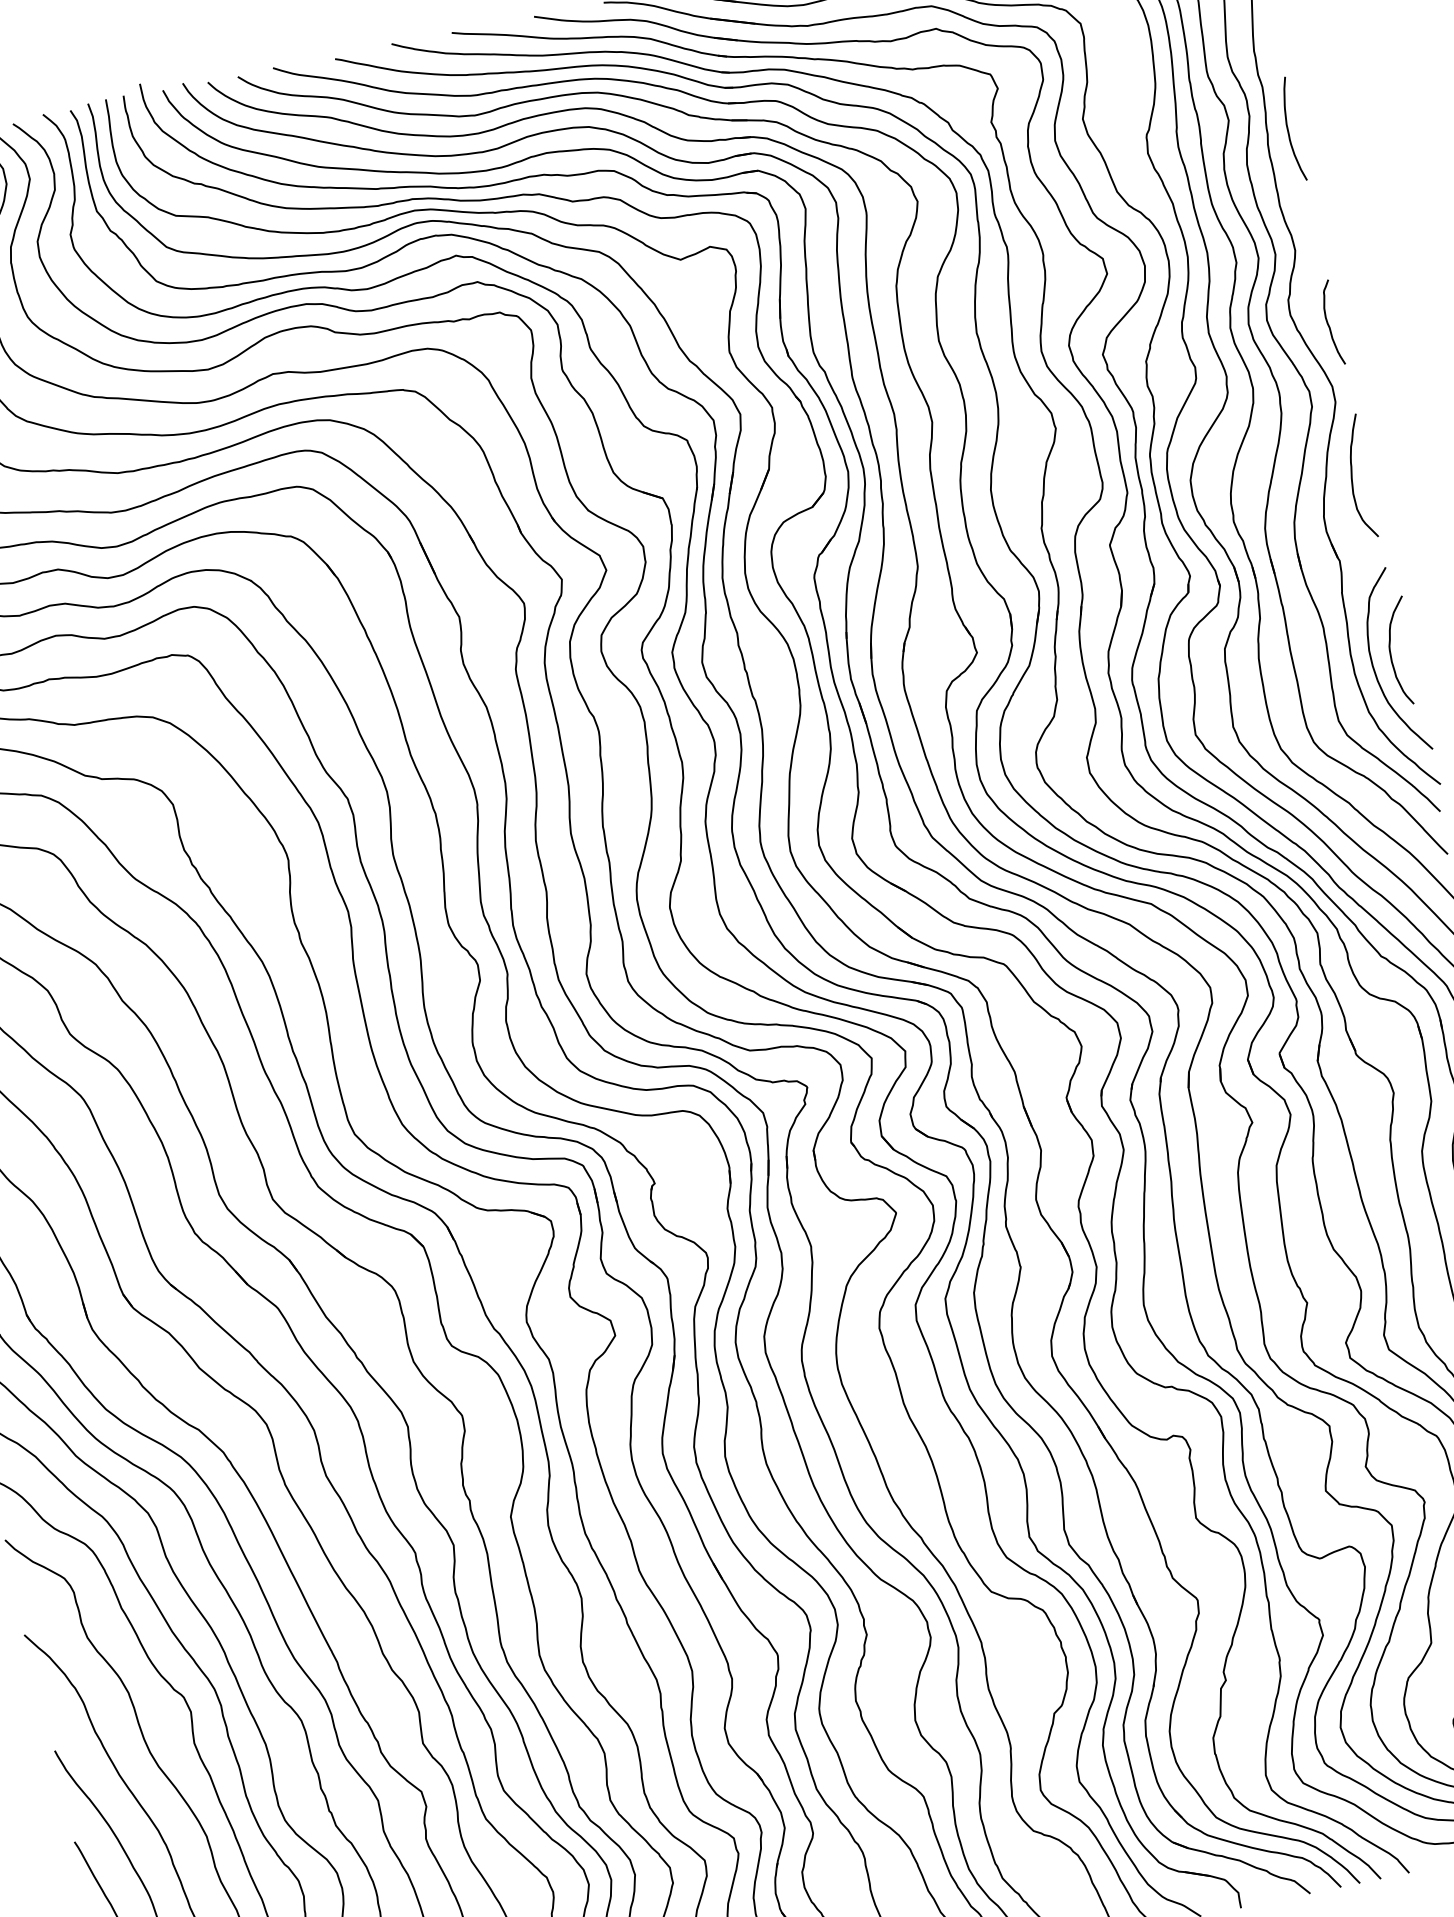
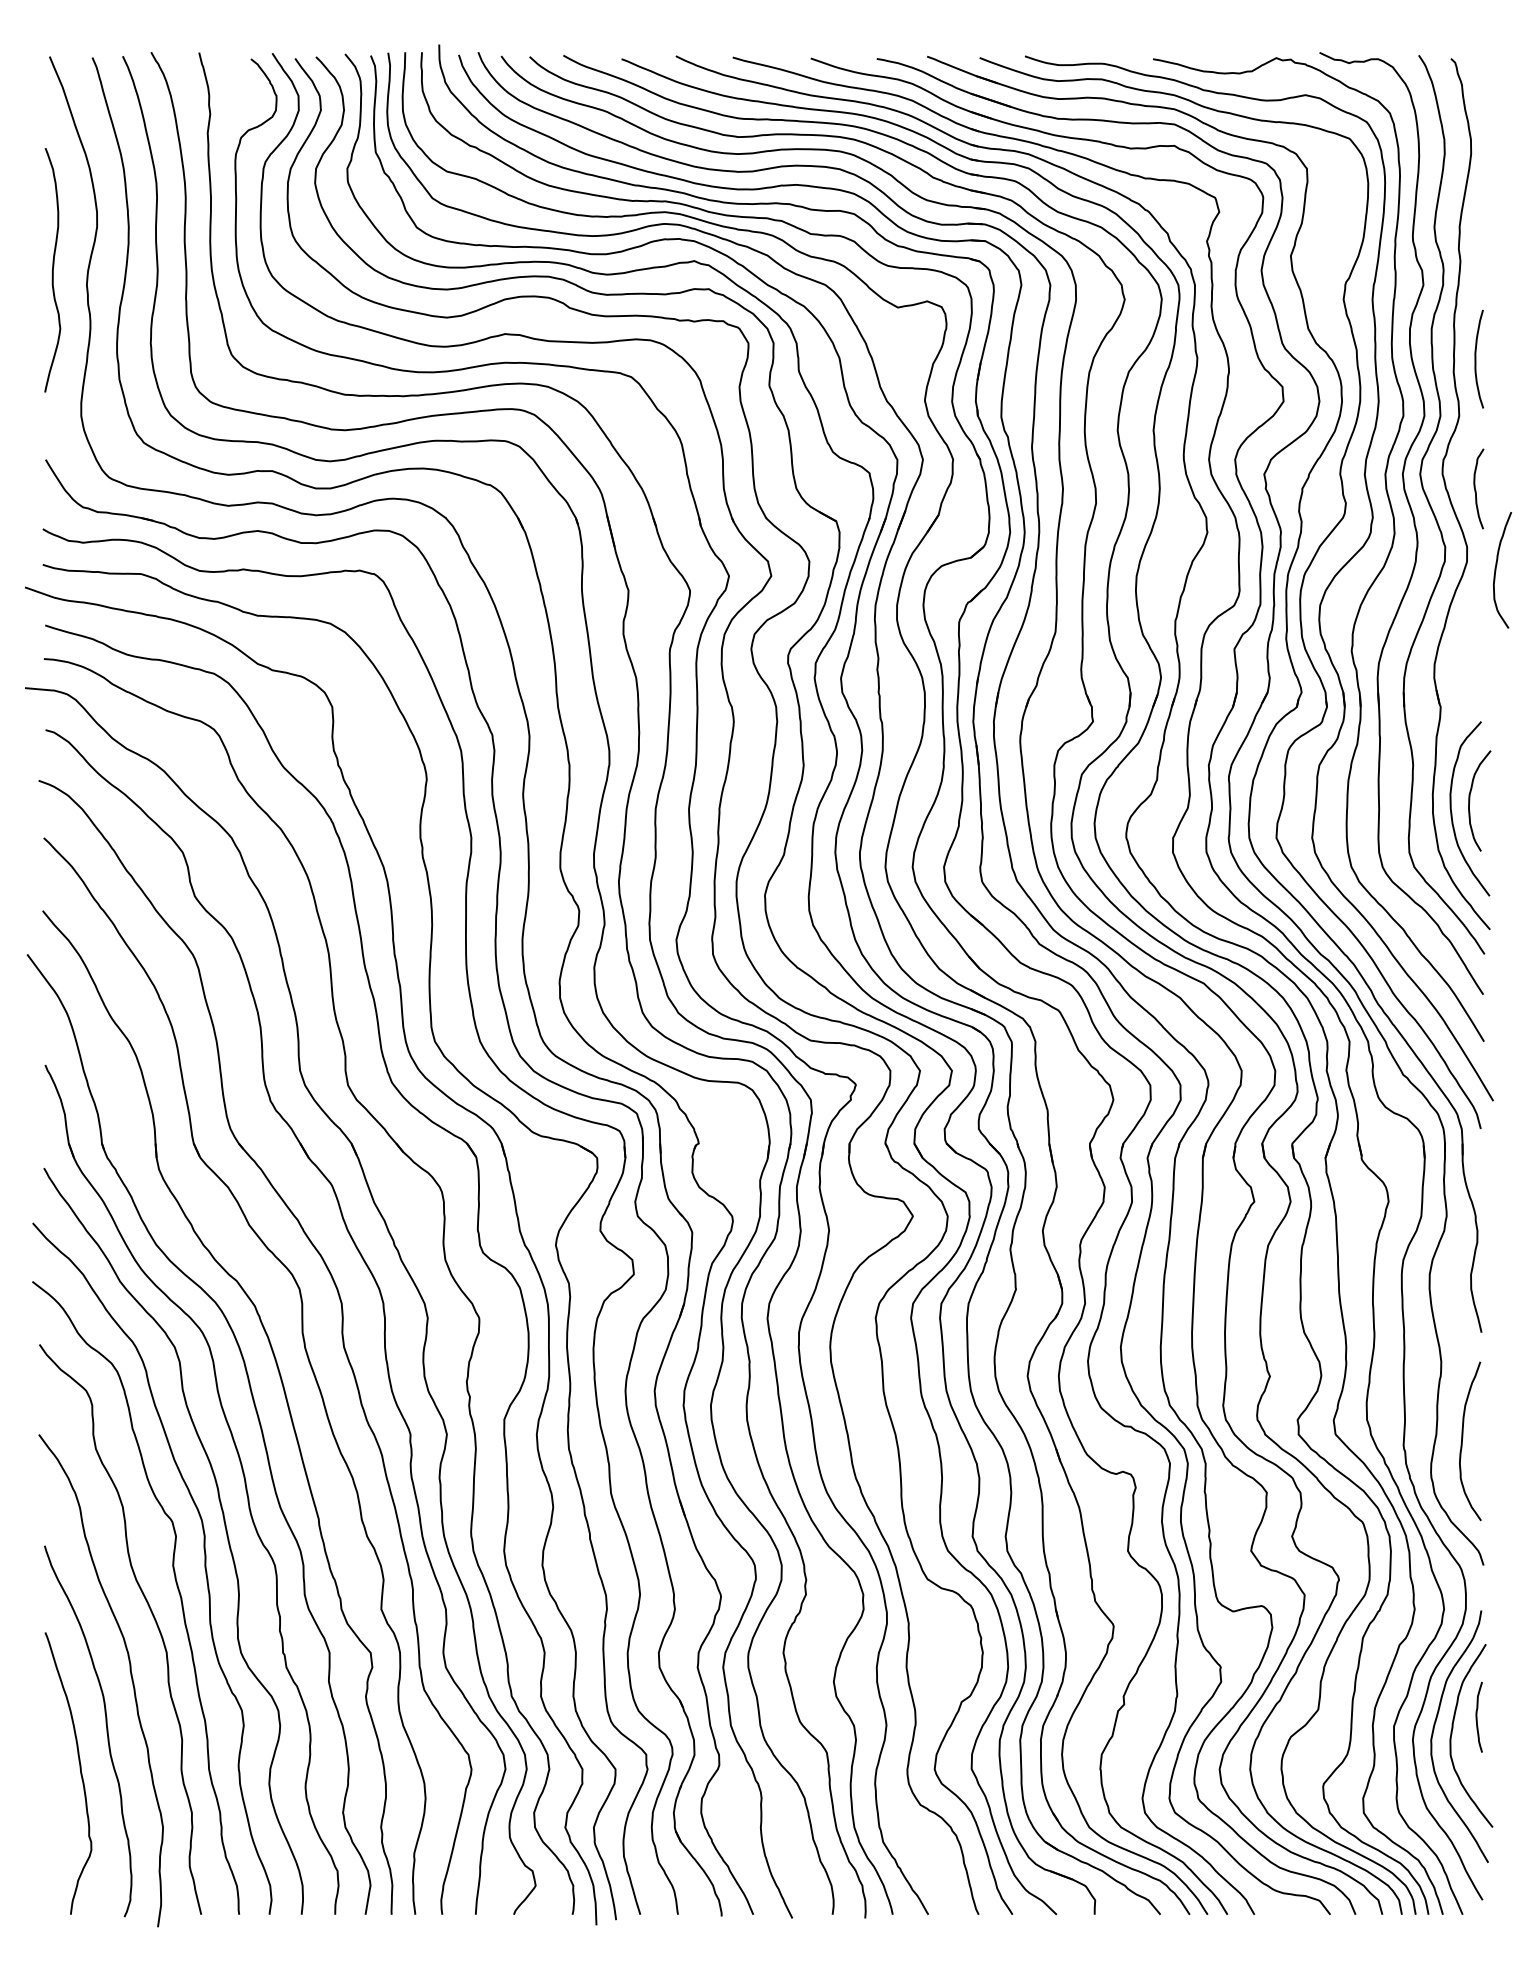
curve: (1288, 129) -> (1476, 358), moved
curve: (1353, 478) -> (1496, 570), moved

